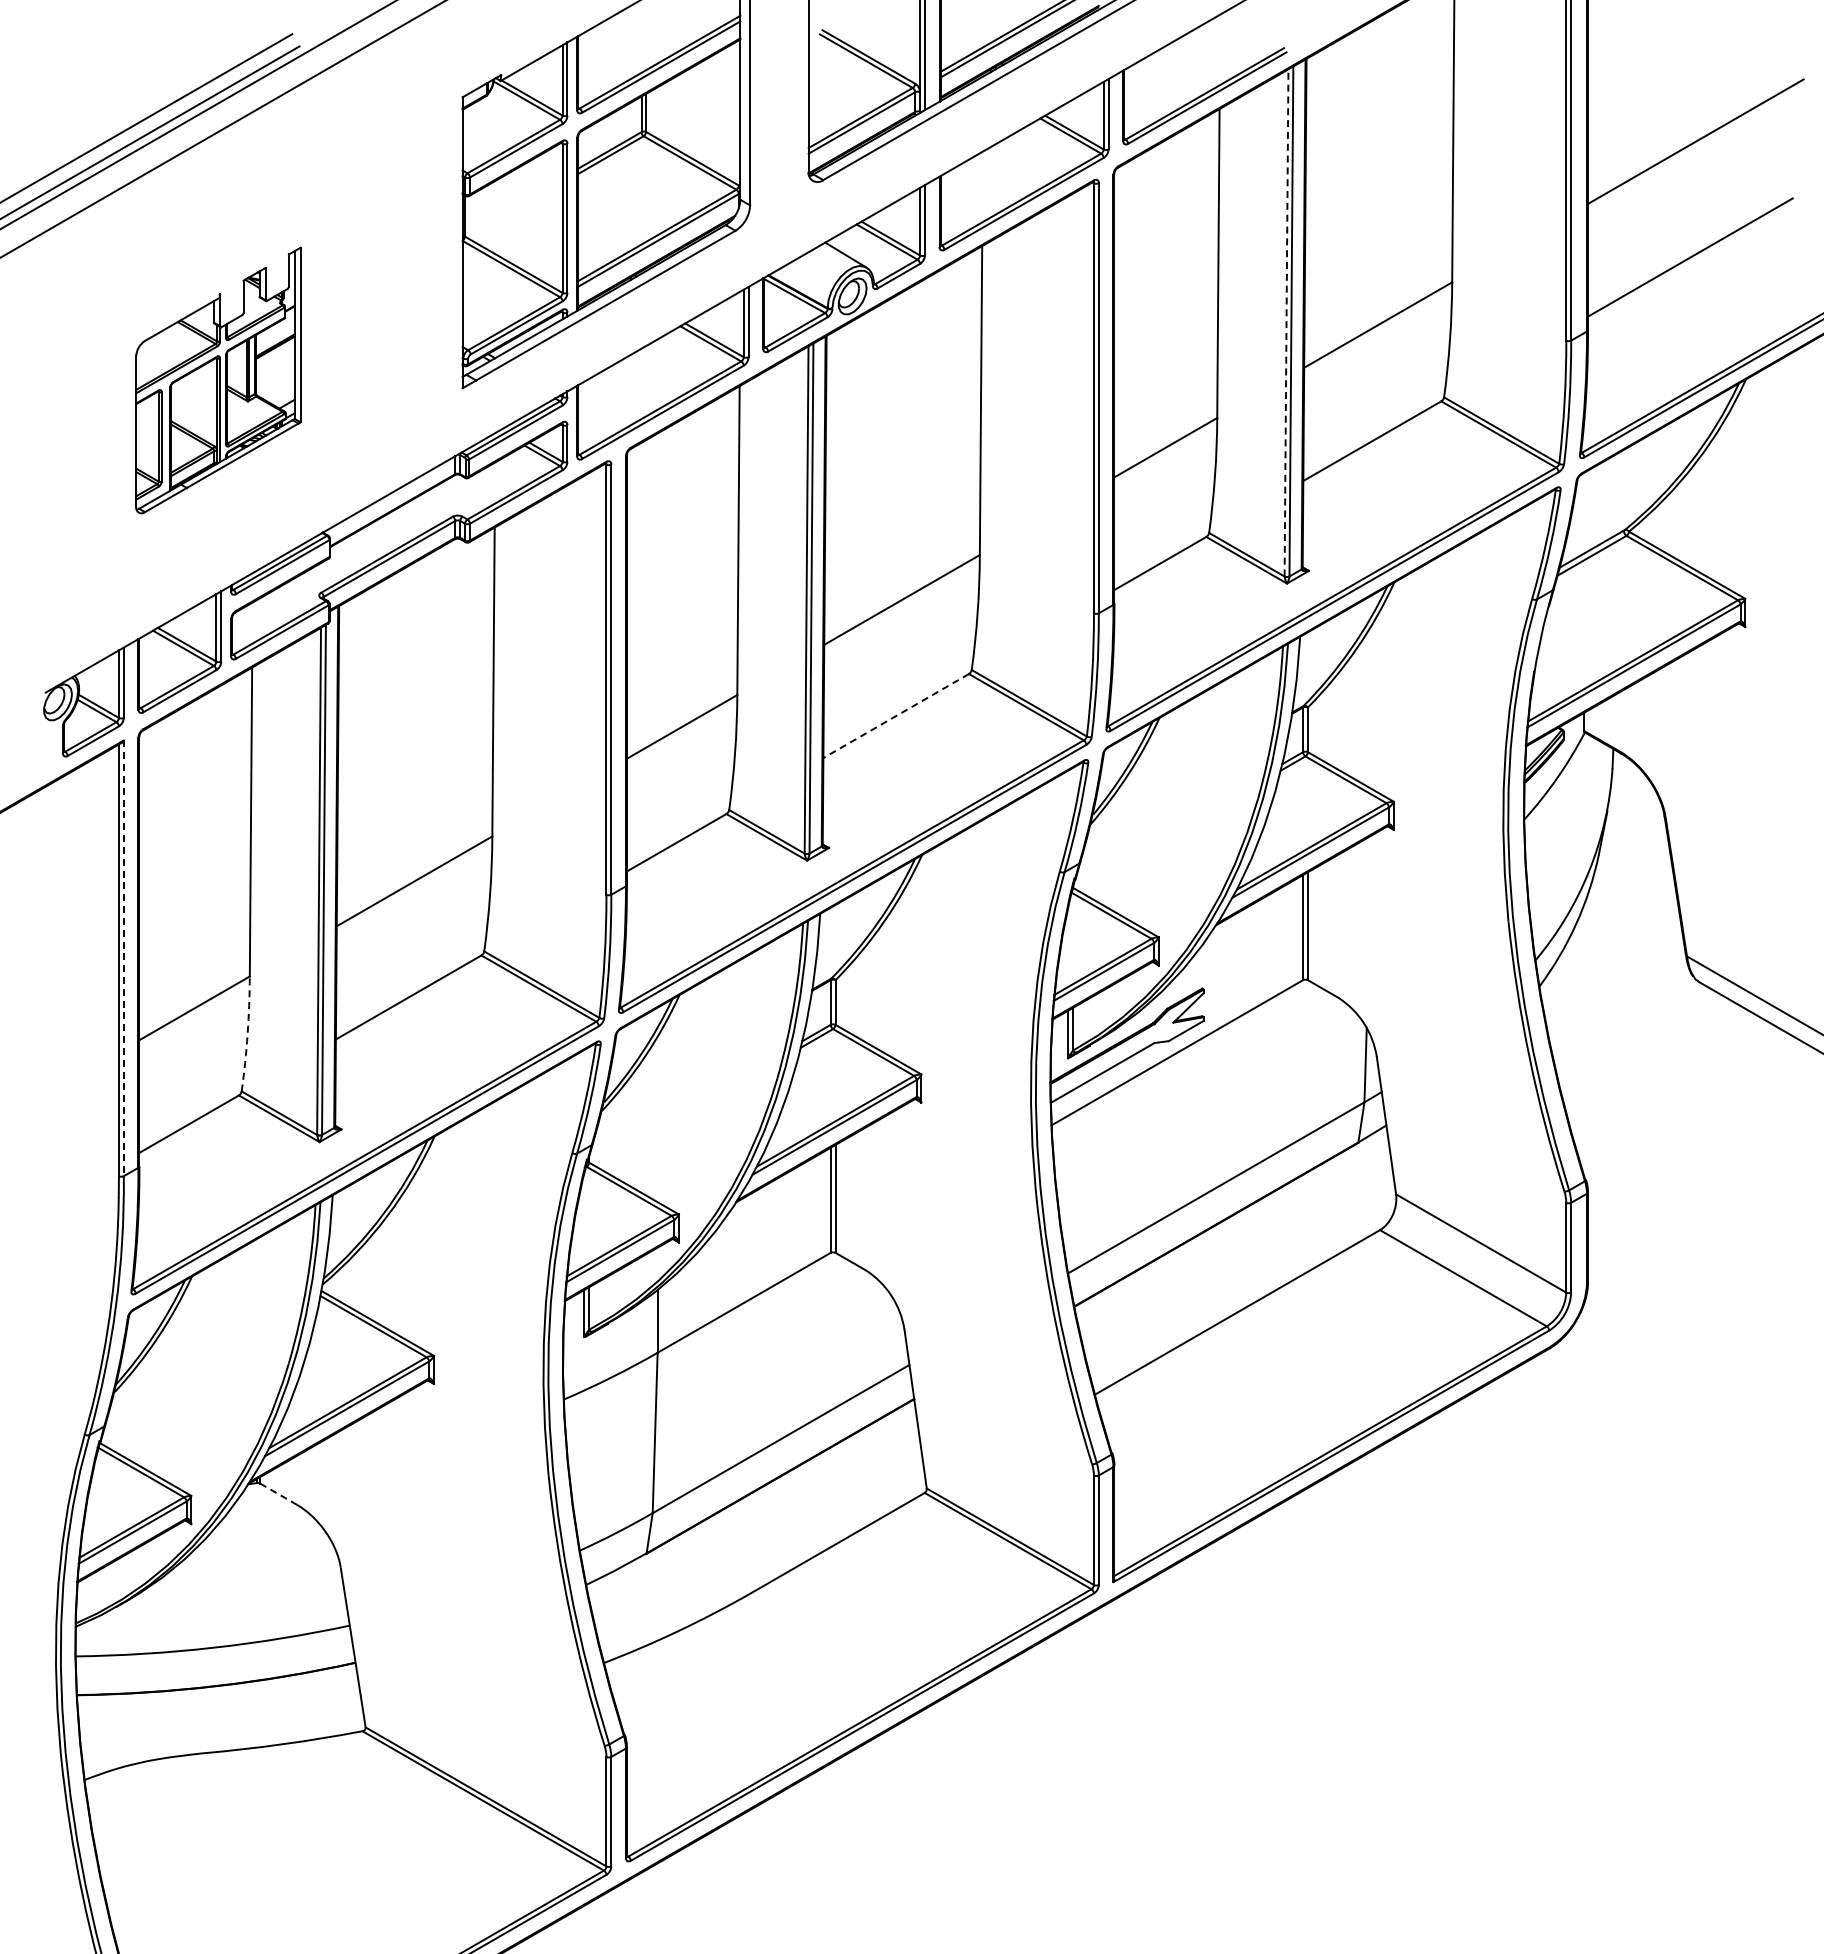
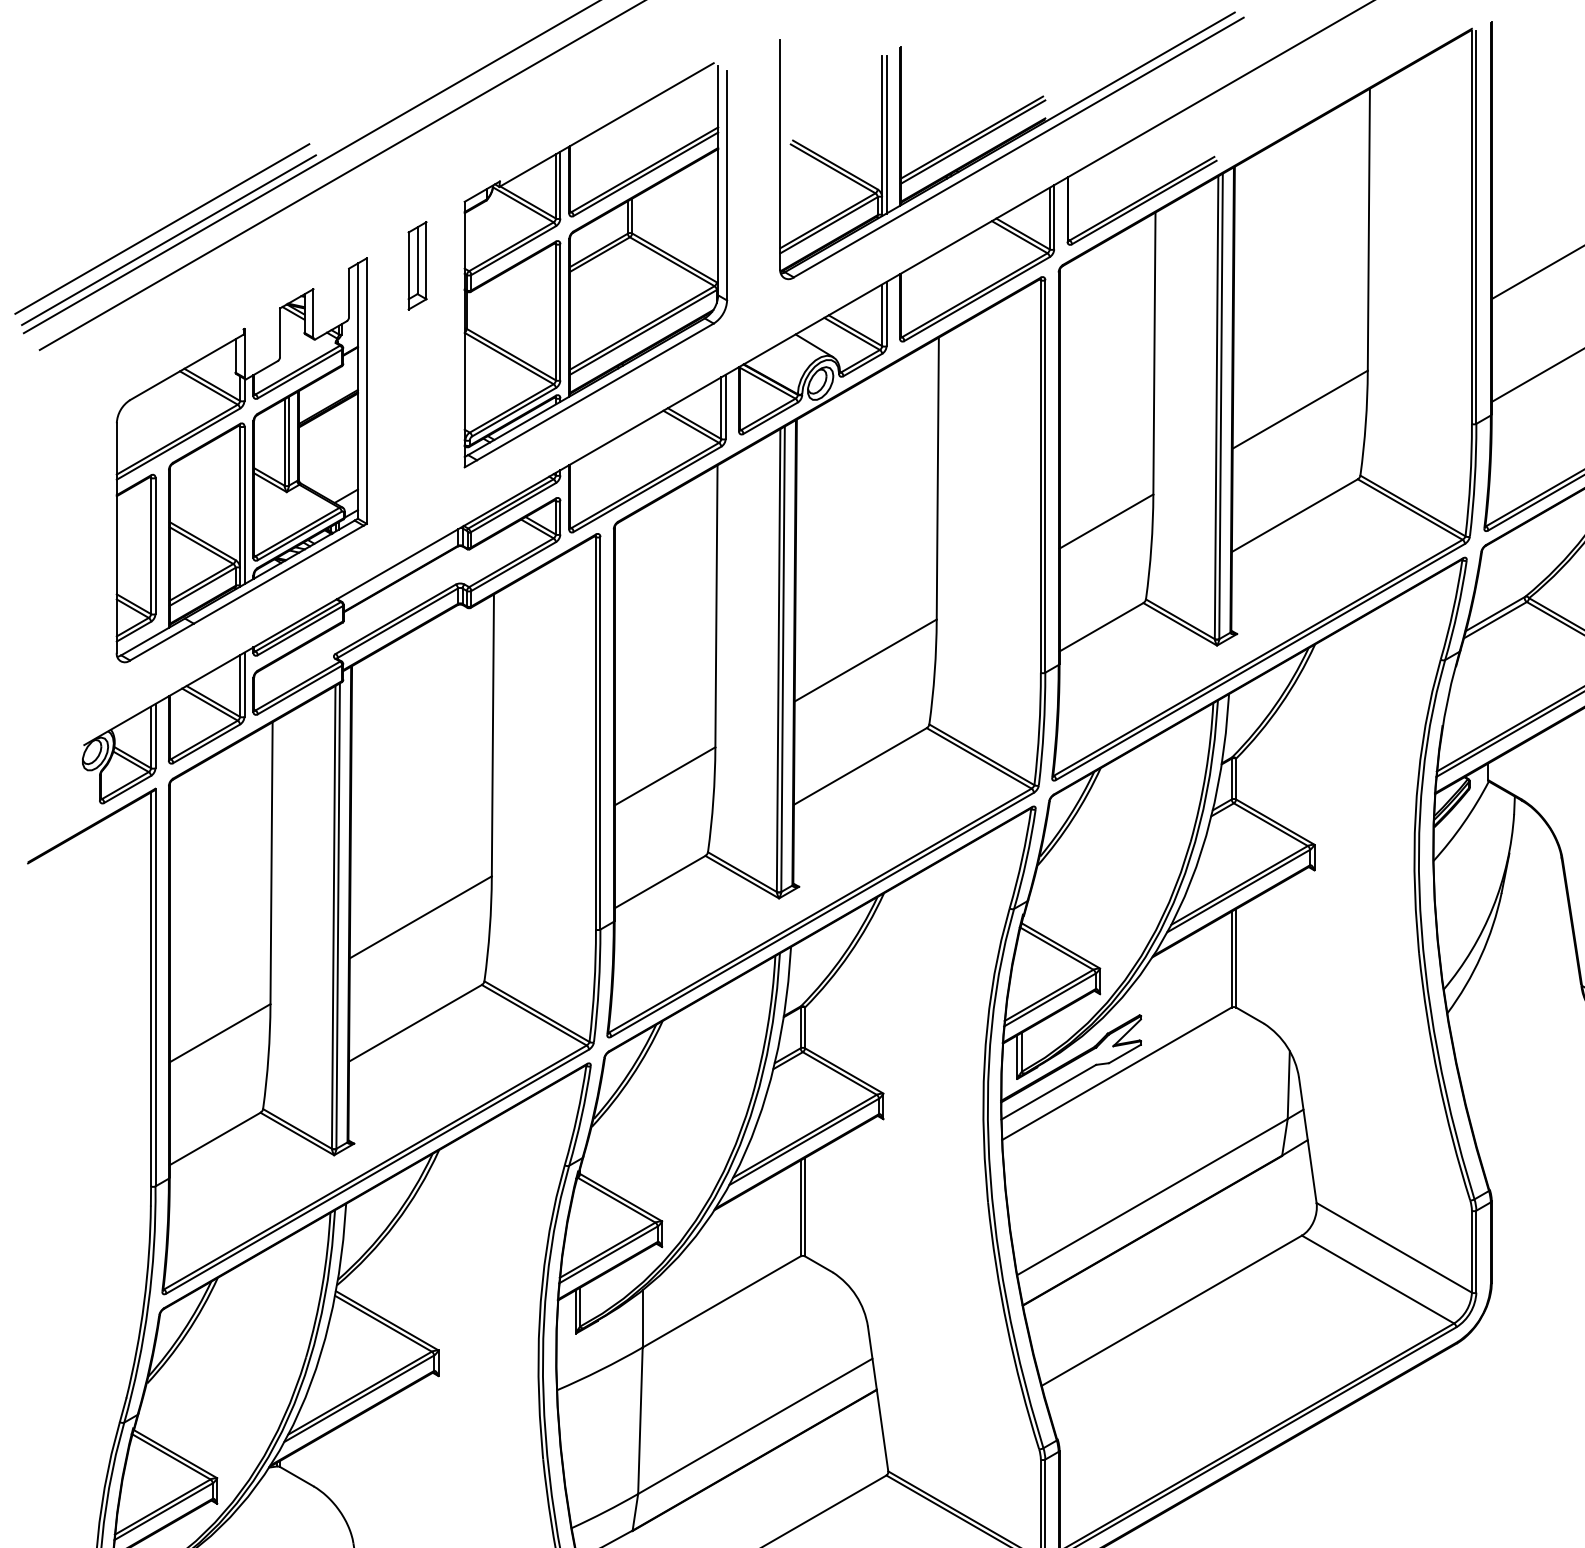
part: (410, 167) -> (417, 265), added
line: (1286, 322) -> (1216, 407), dashed -> solid
part: (218, 380) -> (241, 460), size x1.67
line: (895, 716) -> (859, 766), dashed -> solid
line: (123, 958) -> (155, 987), dashed -> solid
arc: (247, 1034) -> (268, 1057), dashed -> solid
line: (278, 1493) -> (296, 1475), dashed -> solid

